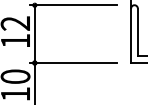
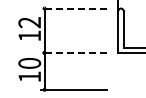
line: (72, 5) -> (73, 8), solid -> dashed
line: (72, 62) -> (73, 52), solid -> dashed

